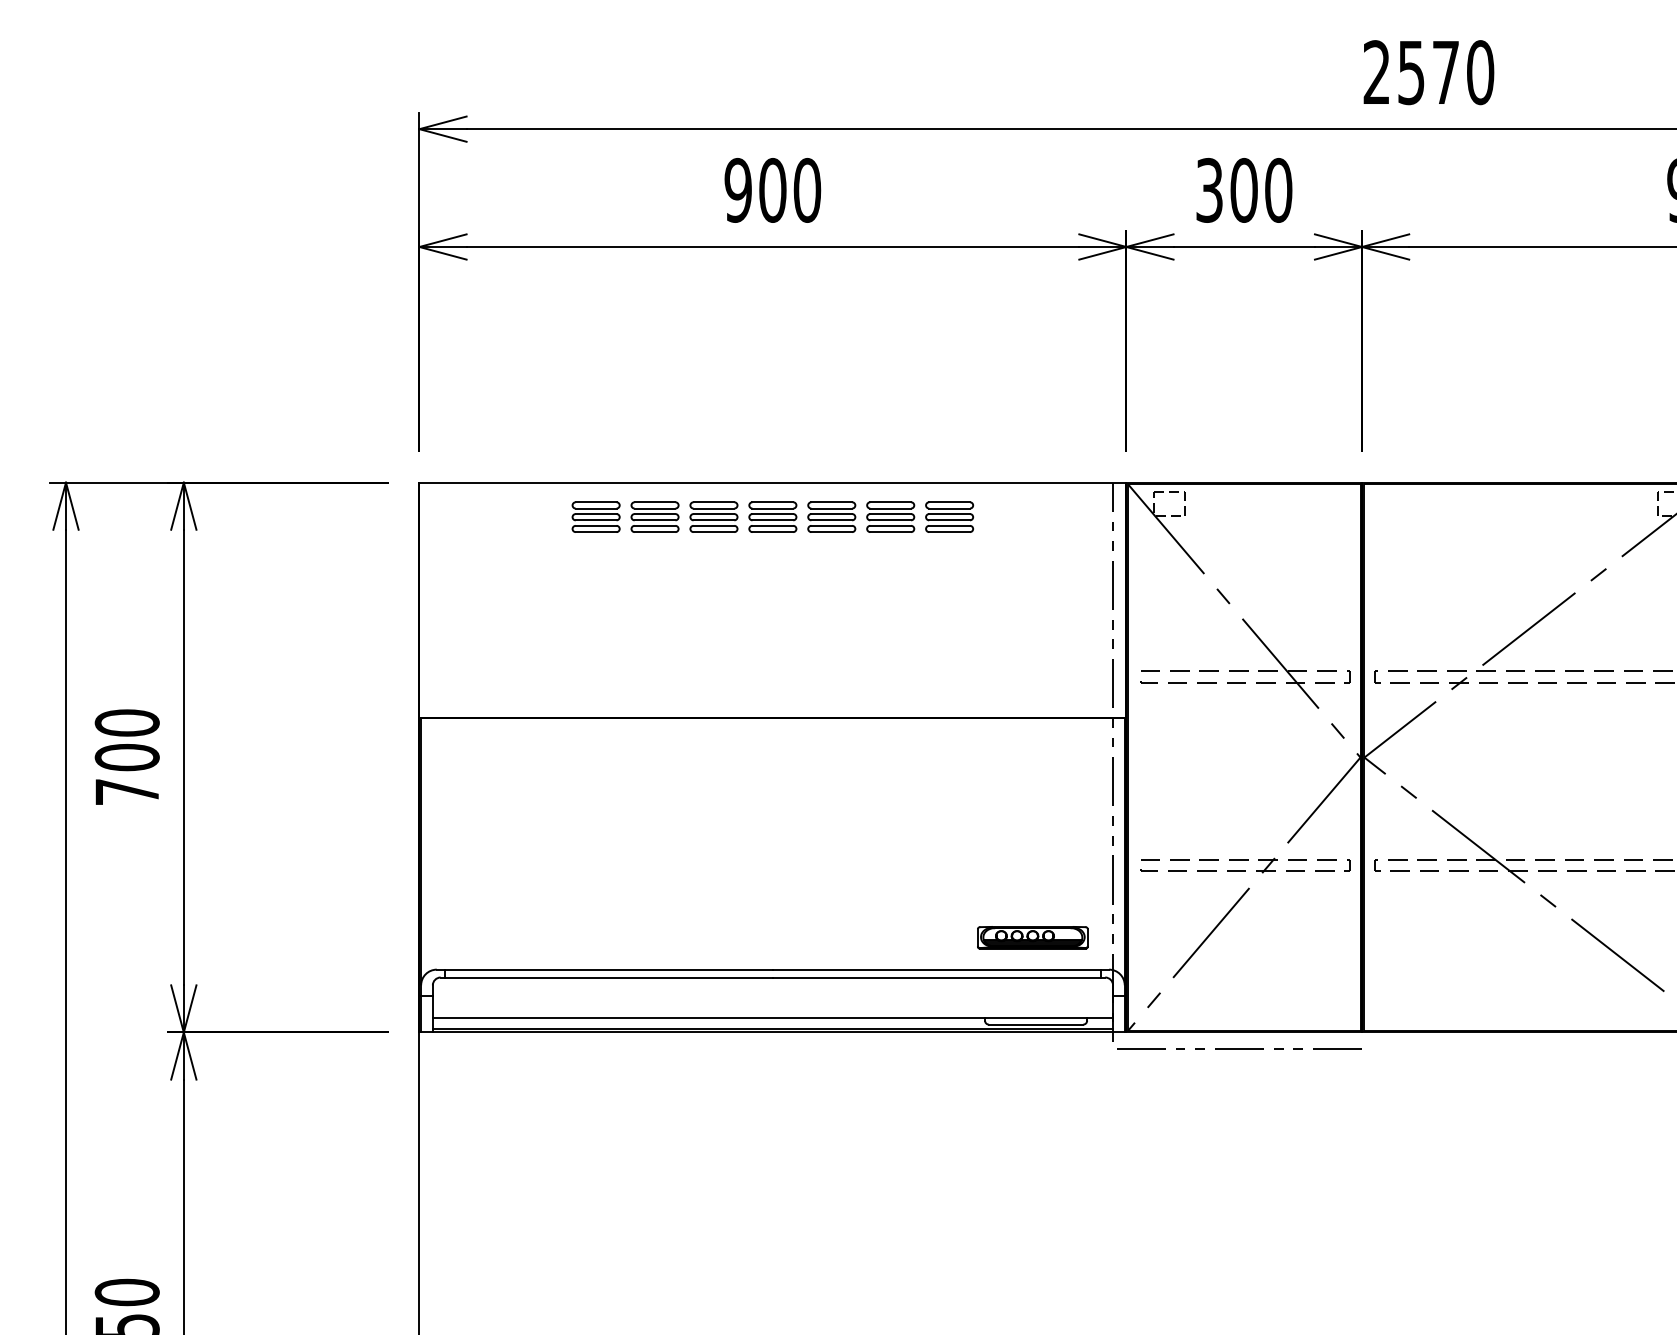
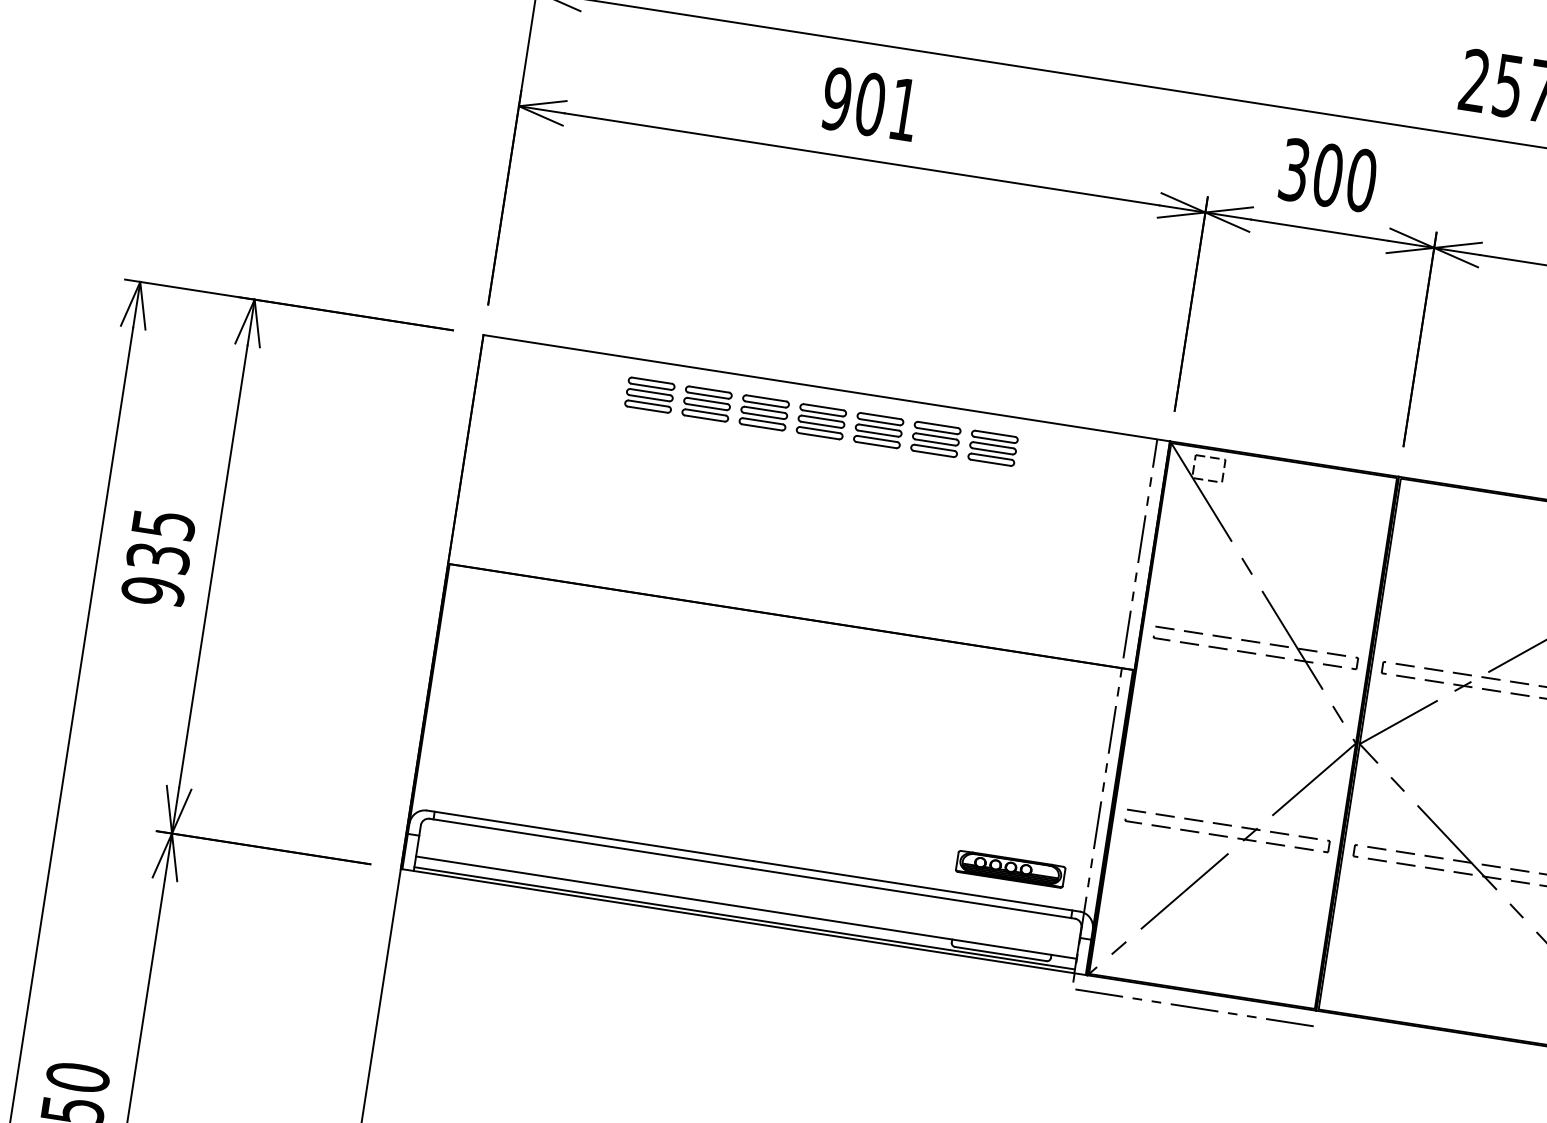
text: (807, 189) -> (904, 108), 900 -> 901
text: (126, 757) -> (157, 557), 700 -> 935

